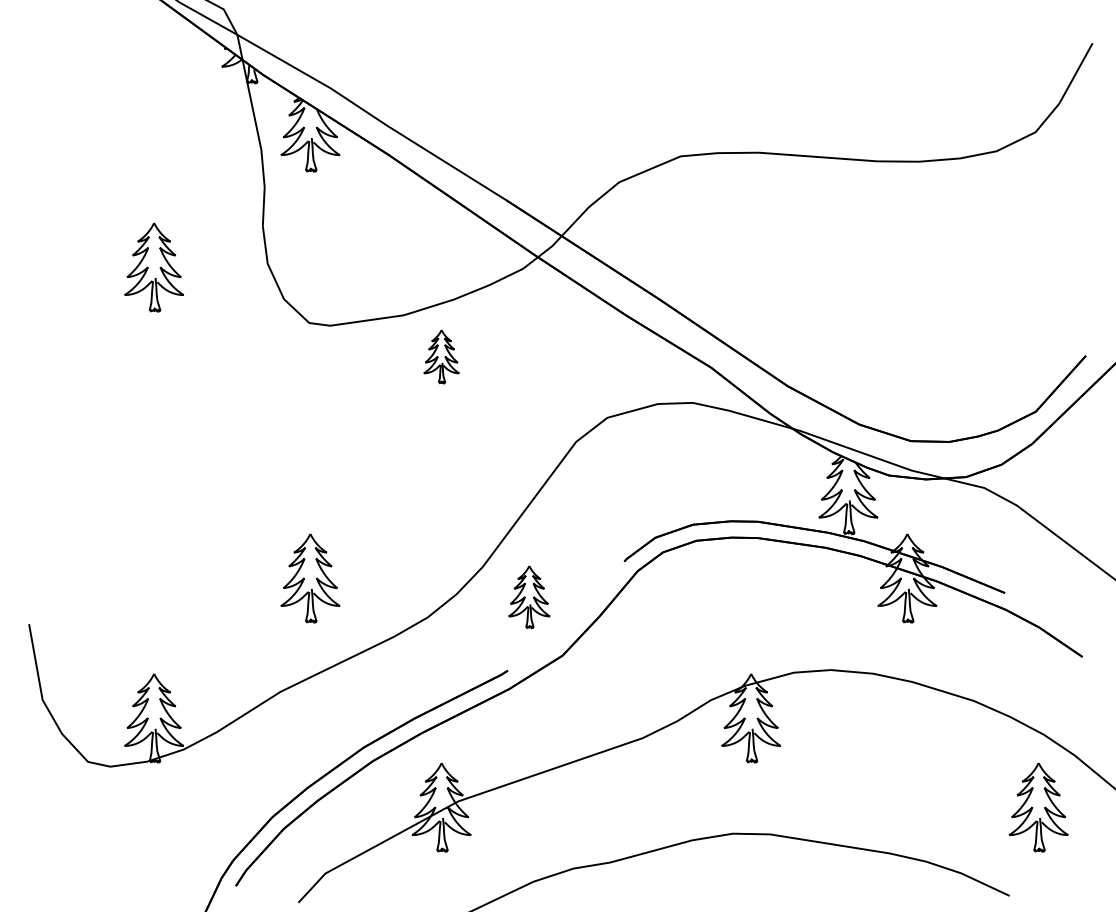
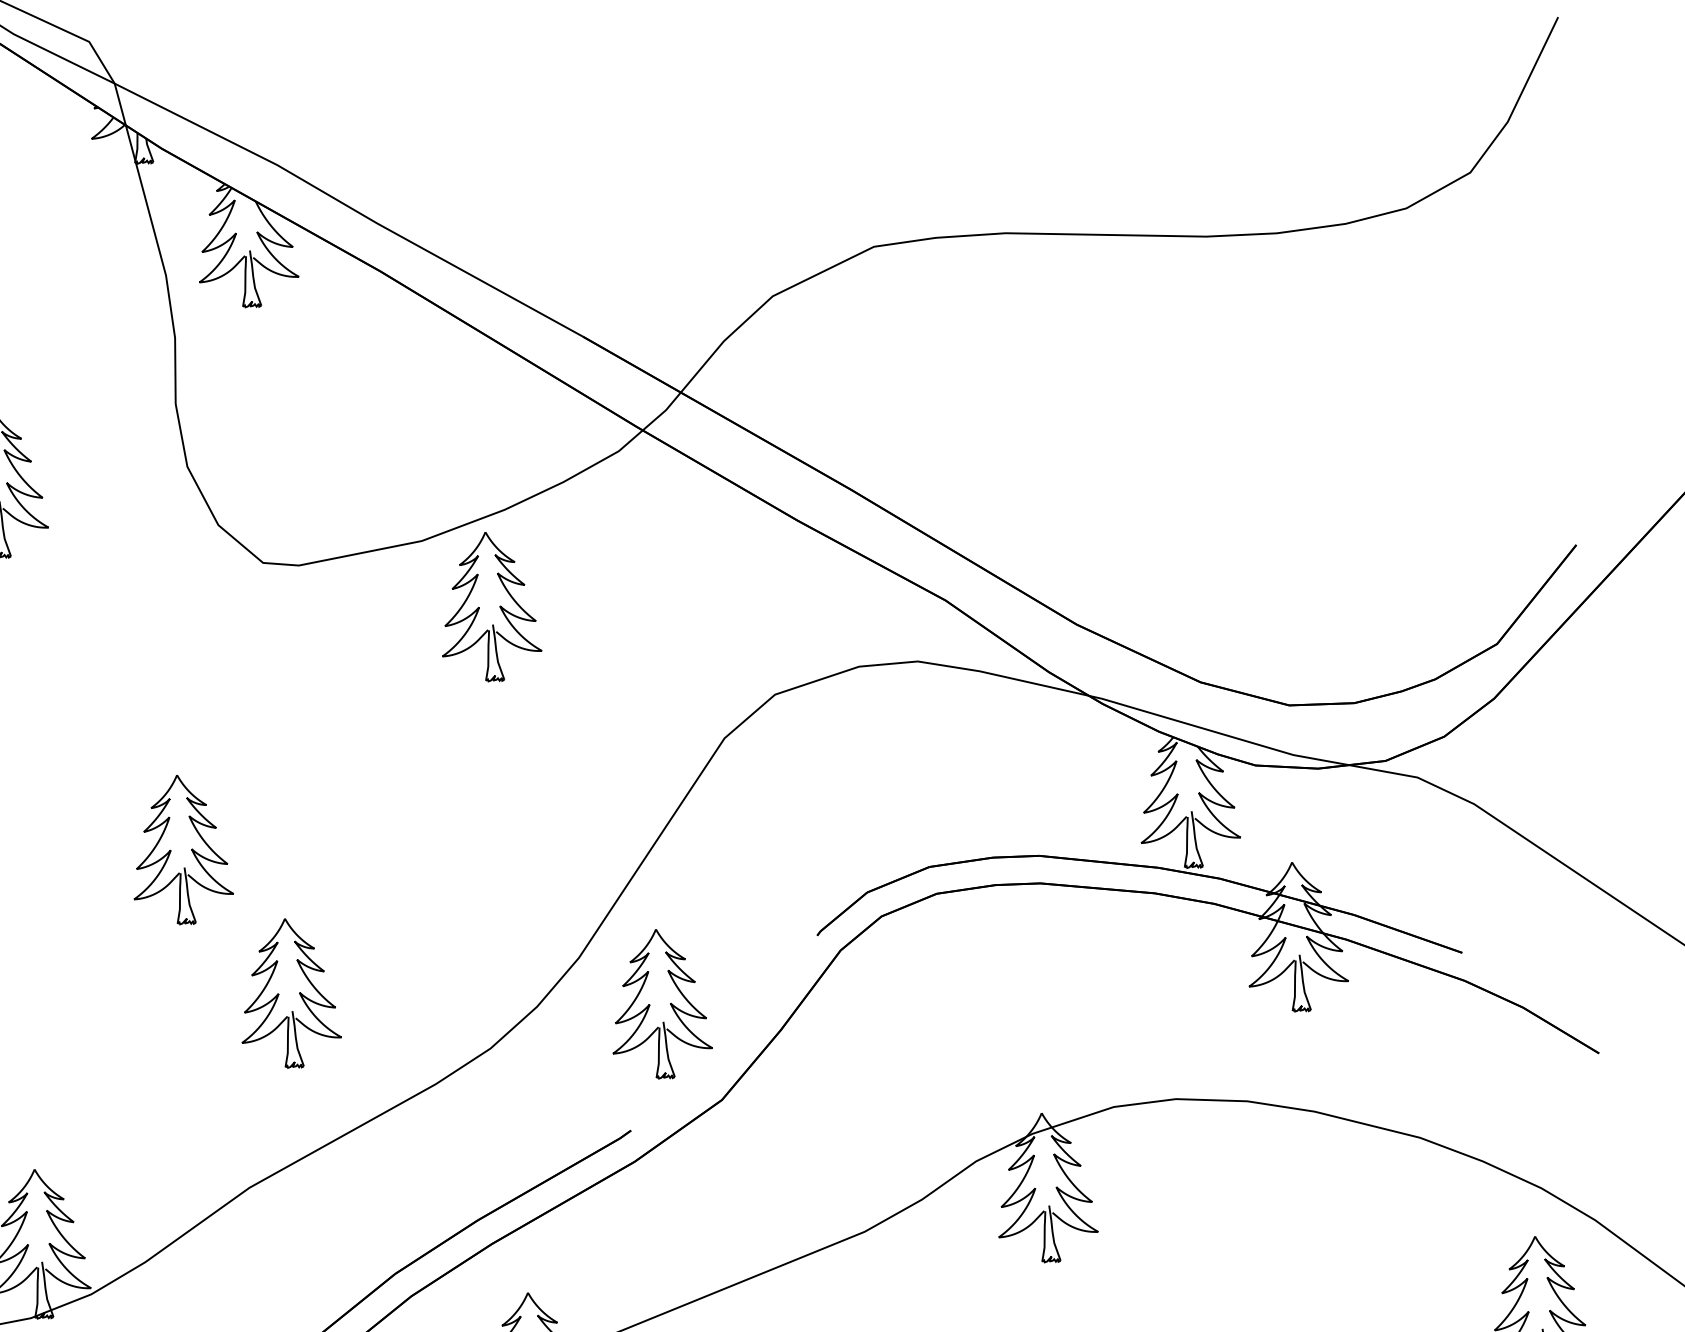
part: (441, 356) -> (489, 606), size x1.67
part: (251, 490) -> (181, 850), added
part: (529, 597) -> (660, 1005), size x1.43

